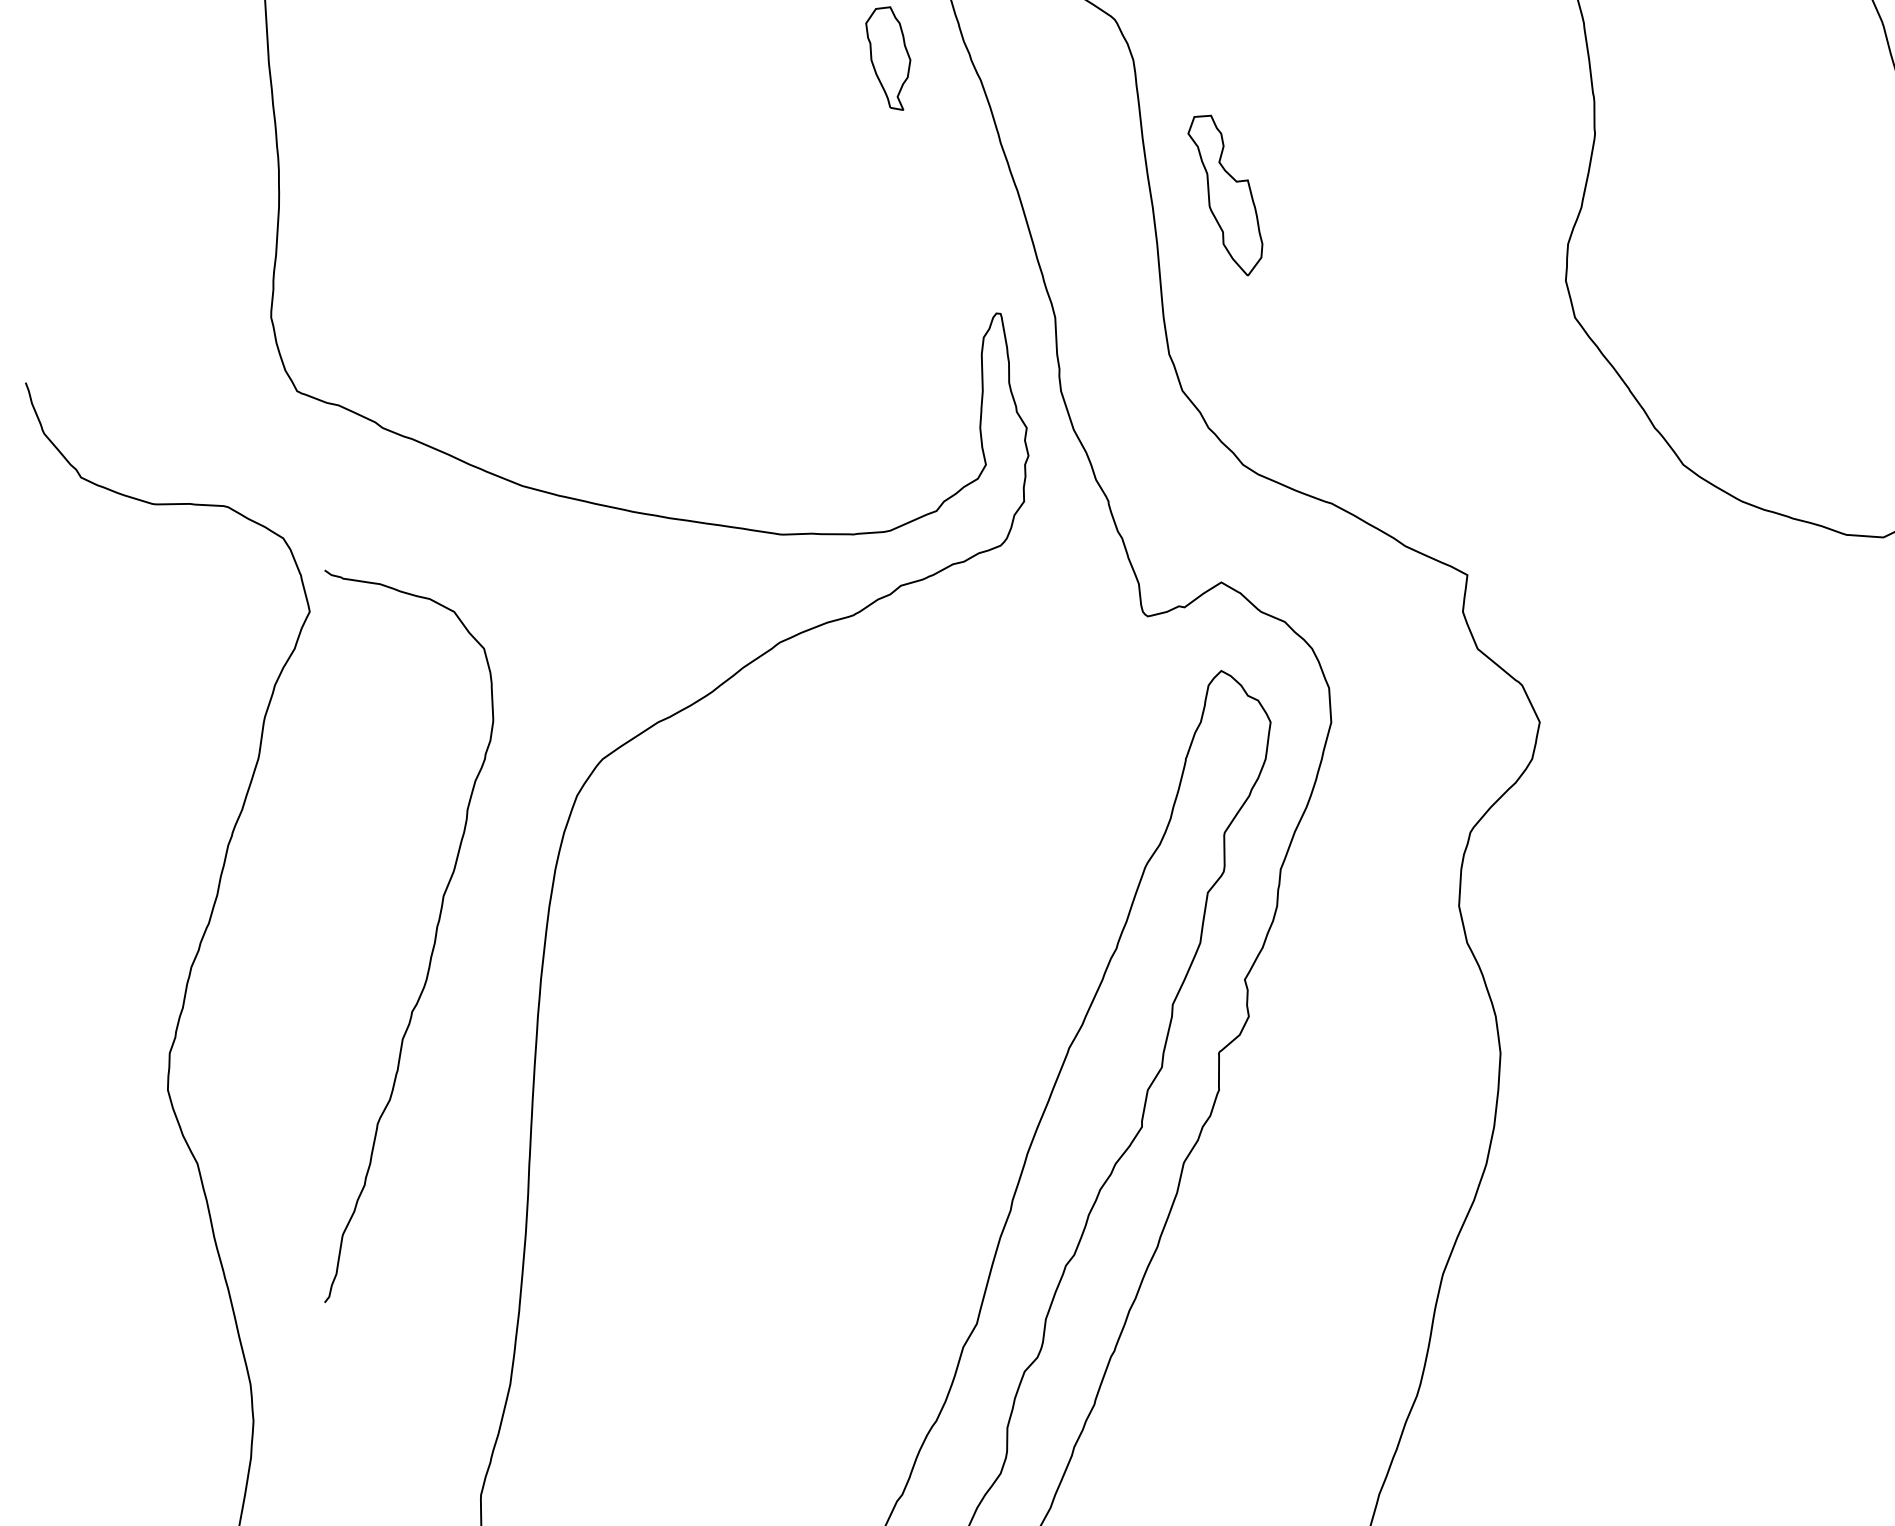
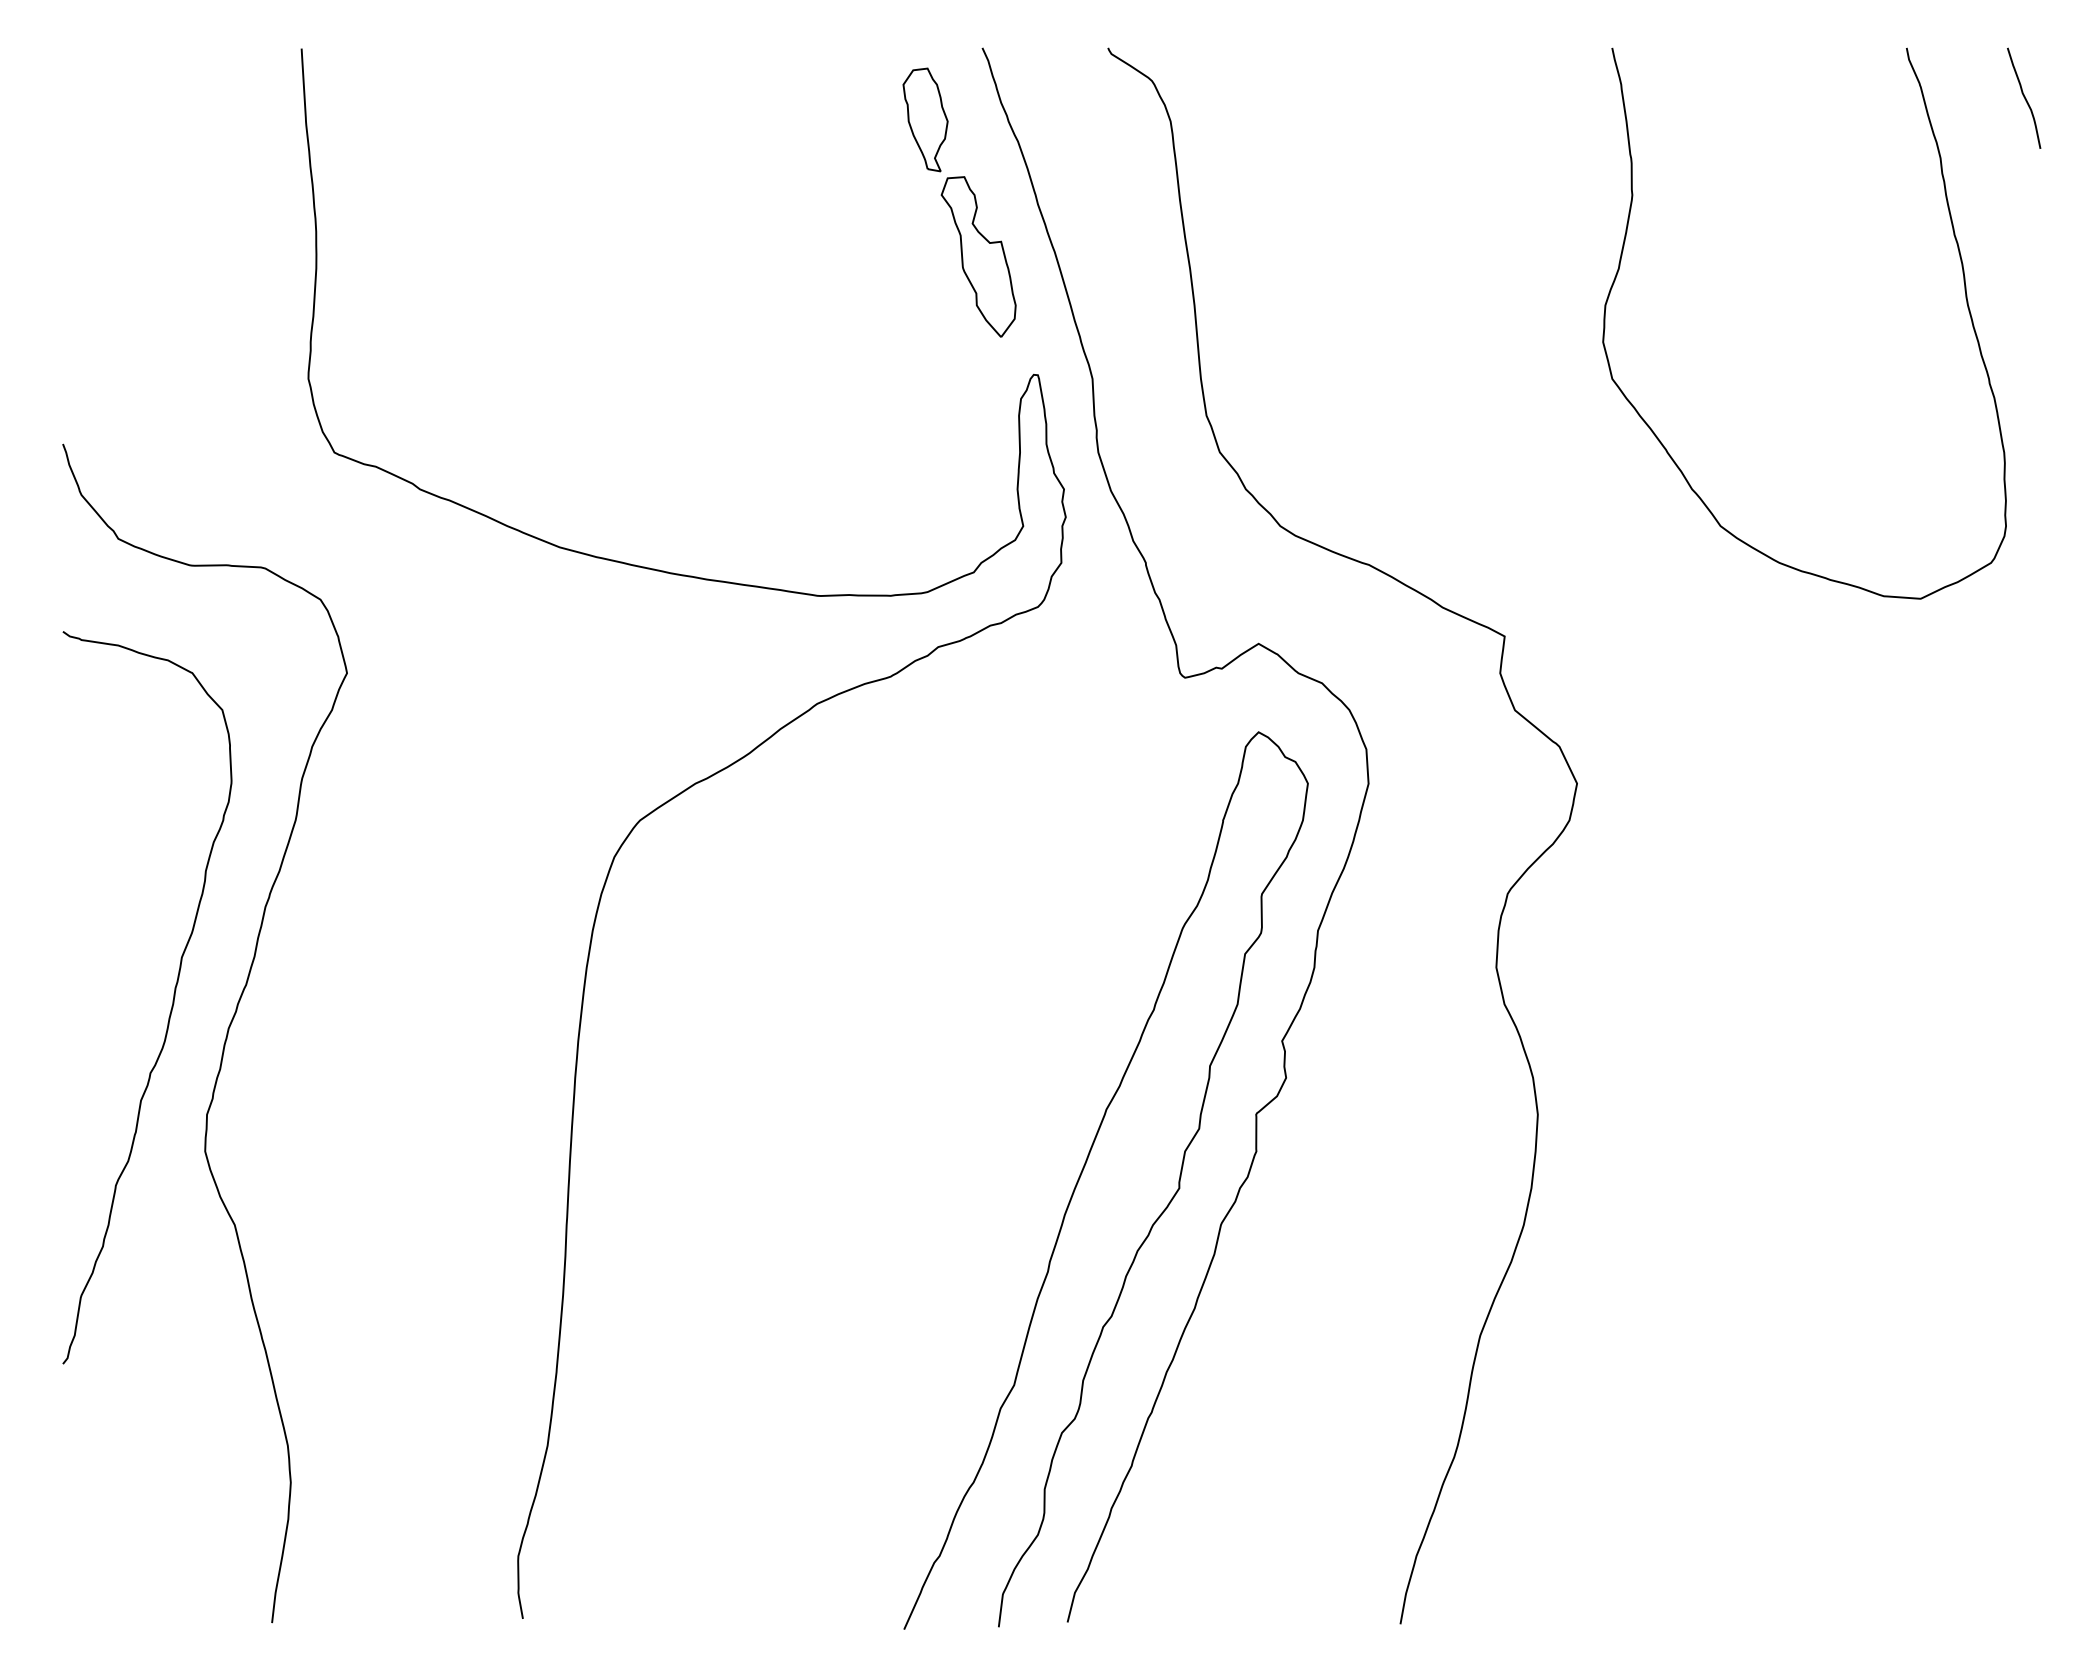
part: (1225, 195) -> (978, 256), moved
curve: (434, 939) -> (172, 1000), moved

